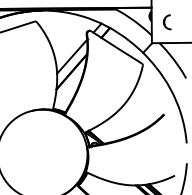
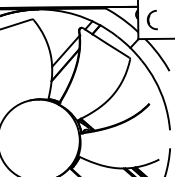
part: (167, 22) -> (152, 20), size x1.43

